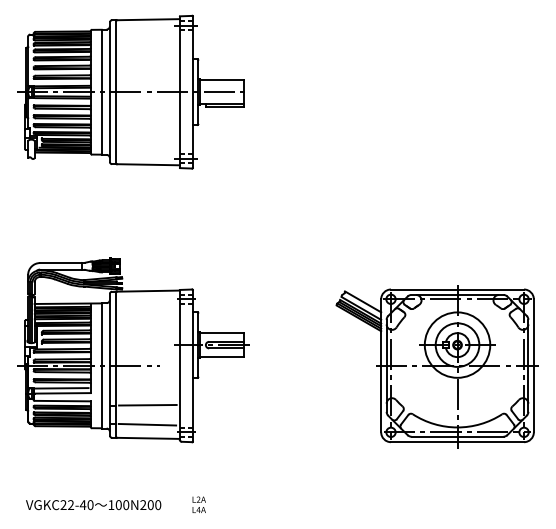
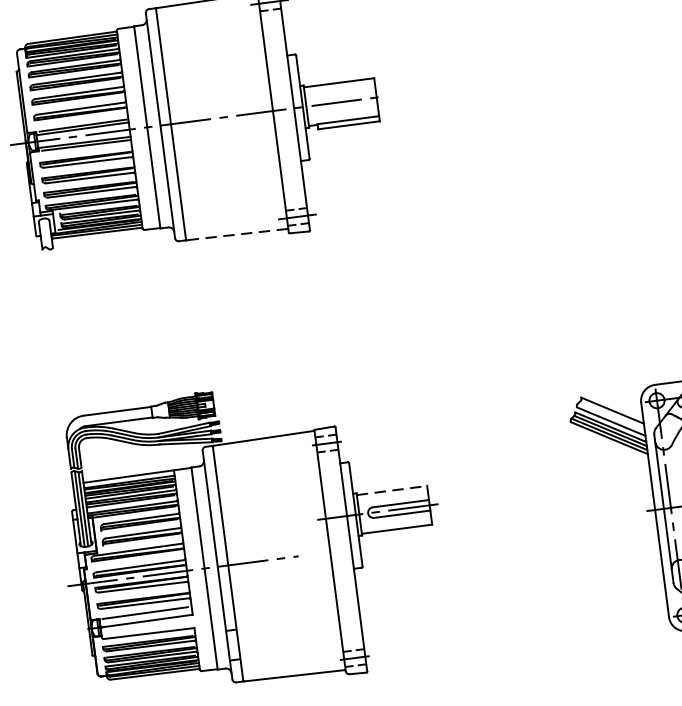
line: (147, 164) -> (236, 234), solid -> dashed
line: (222, 333) -> (392, 491), solid -> dashed
line: (147, 405) -> (286, 622), removed
line: (147, 424) -> (290, 653), removed

